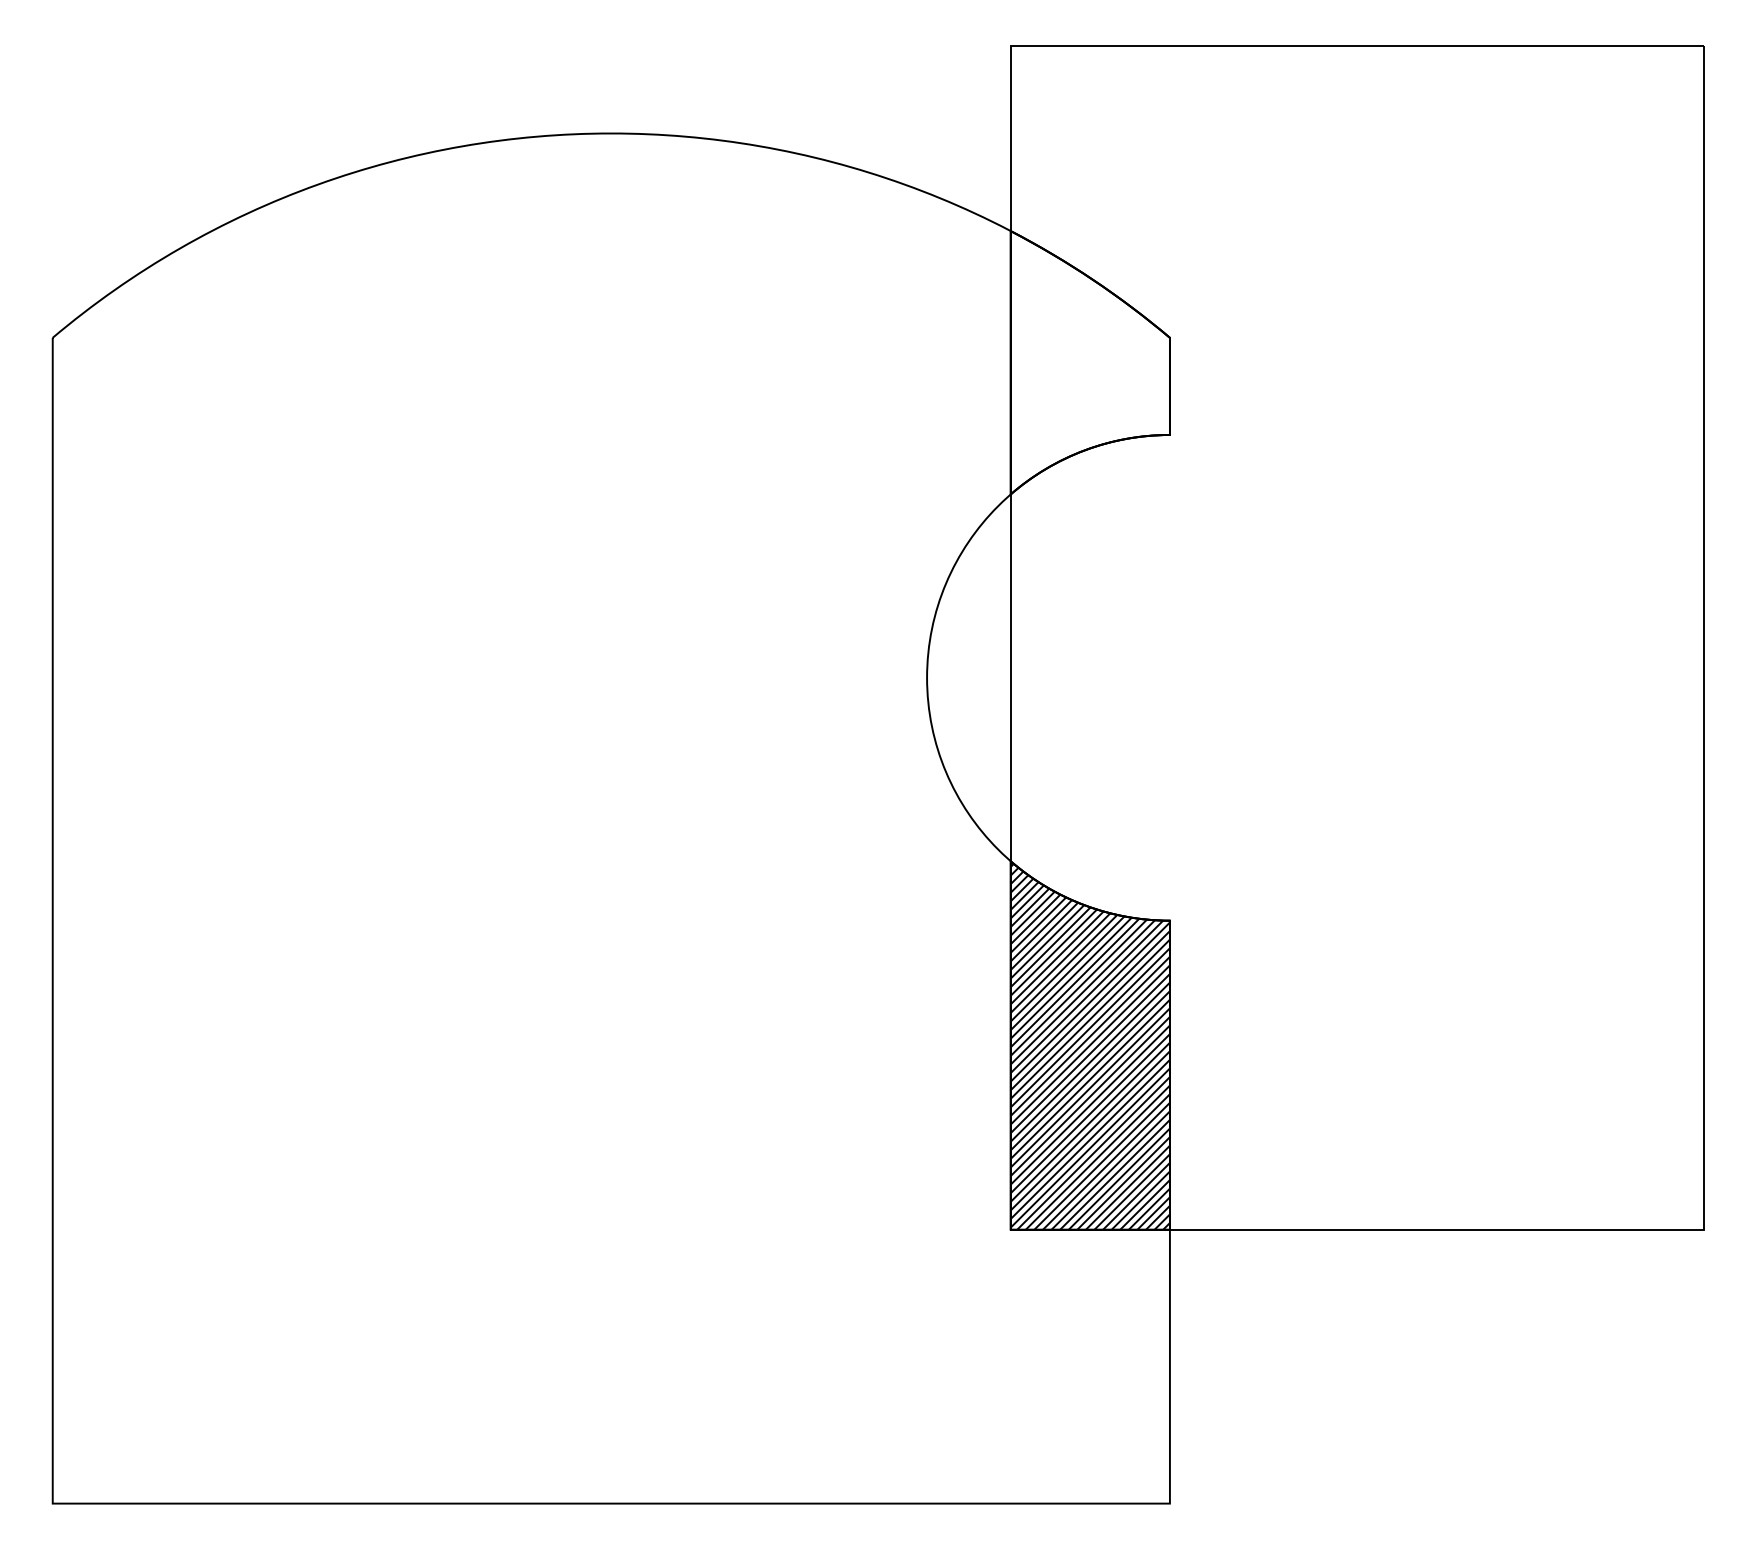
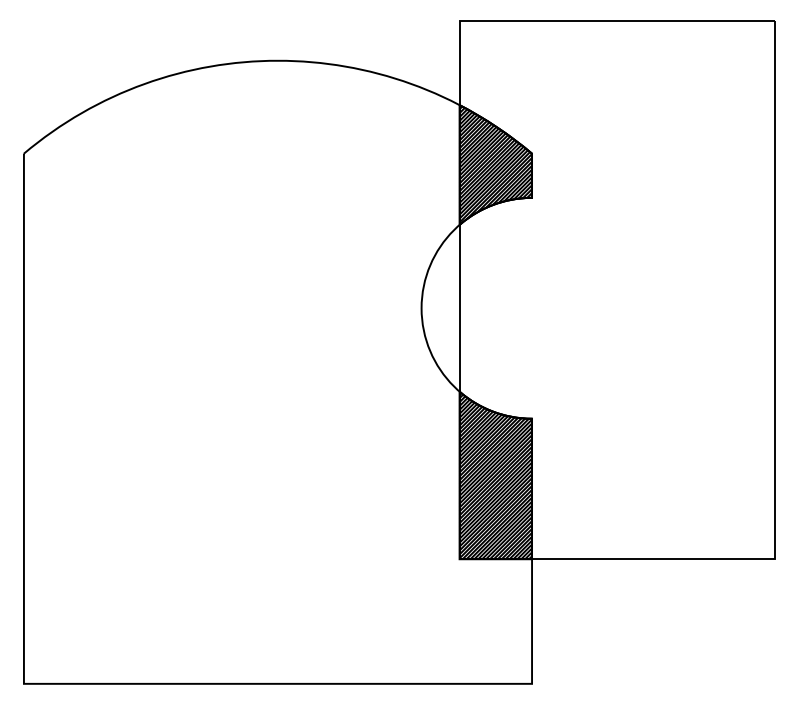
hatch: (1089, 359) -> (495, 163), added

